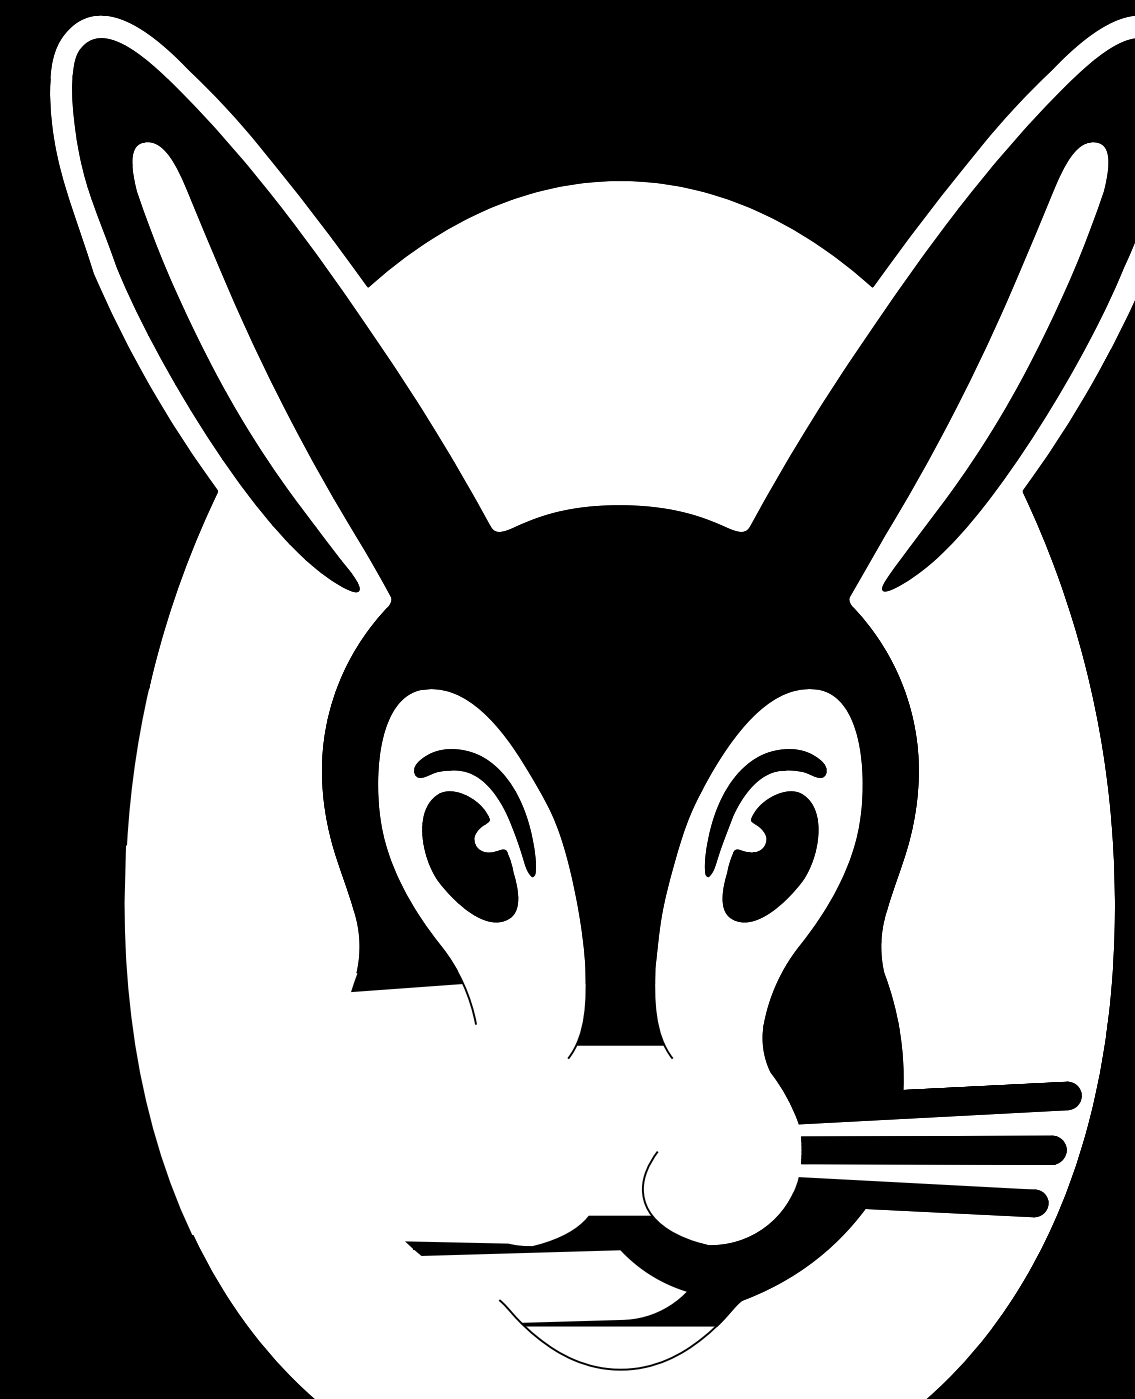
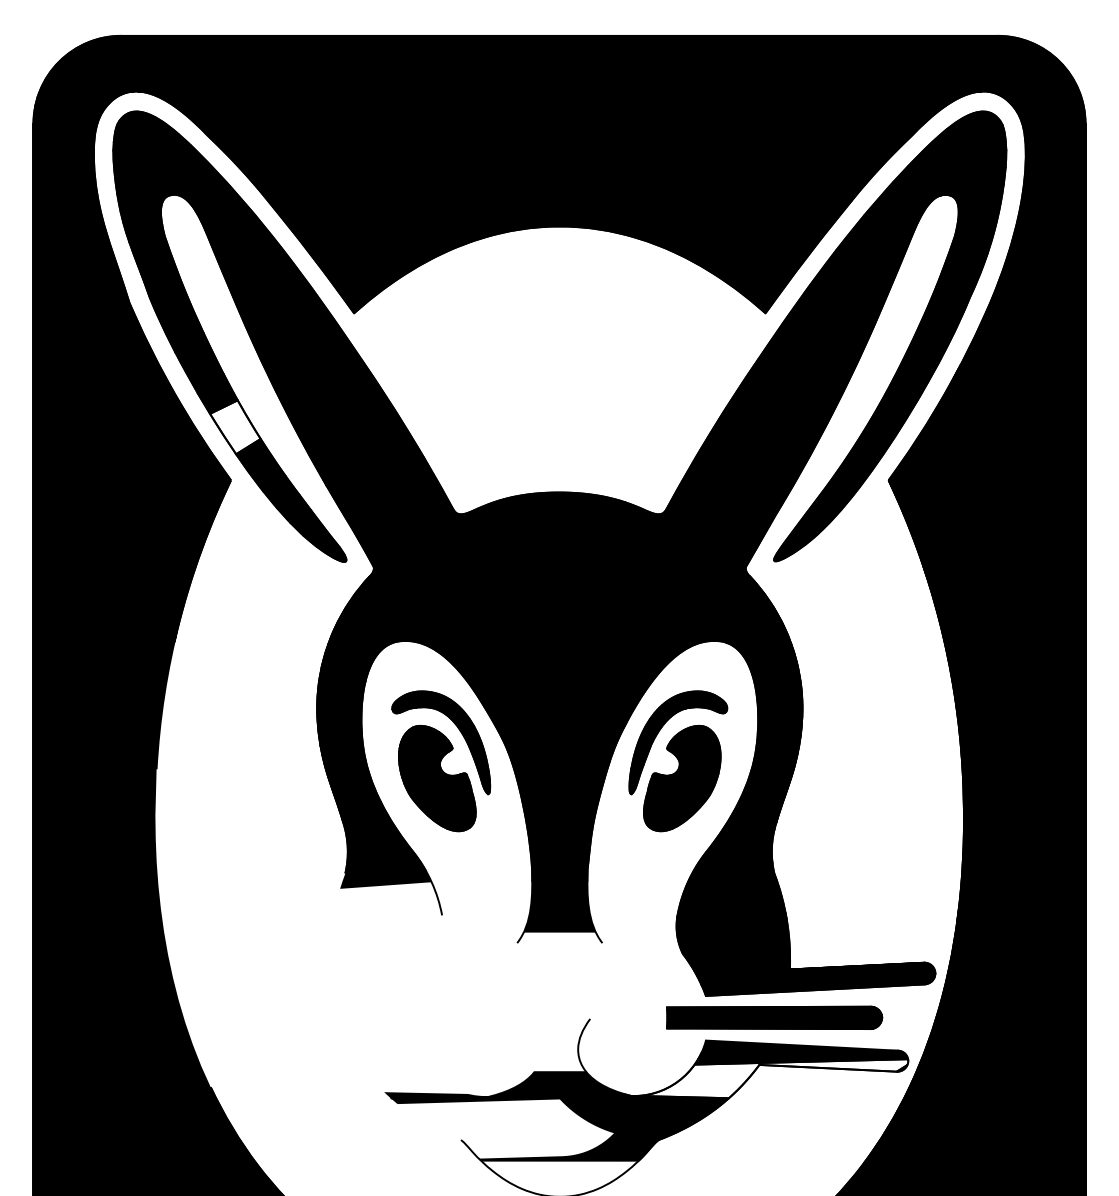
fill: (222, 426) -> (235, 427), removed
part: (933, 1149) -> (774, 1017), moved
fill: (882, 1224) -> (773, 1078), removed

